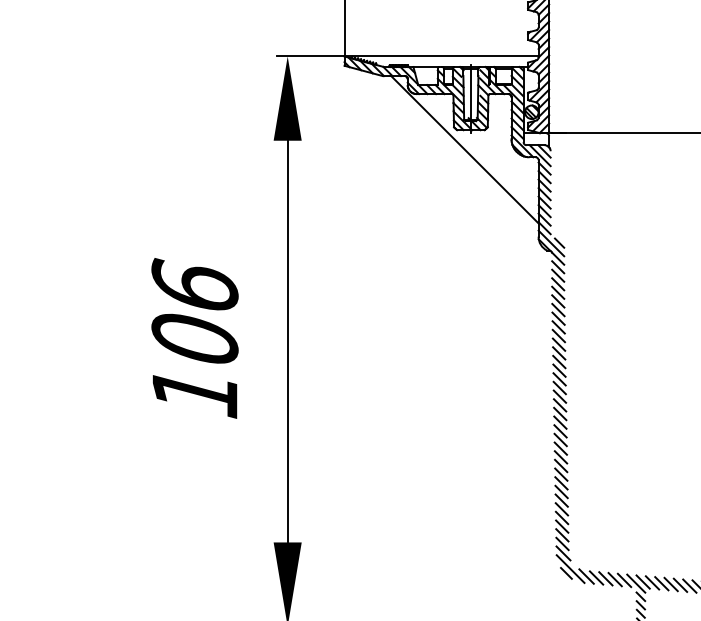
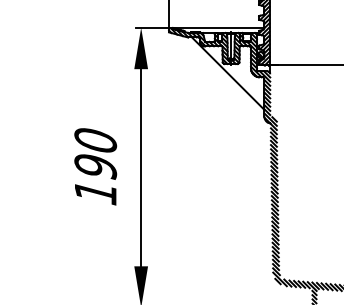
text: (194, 310) -> (95, 152), 106 -> 190

